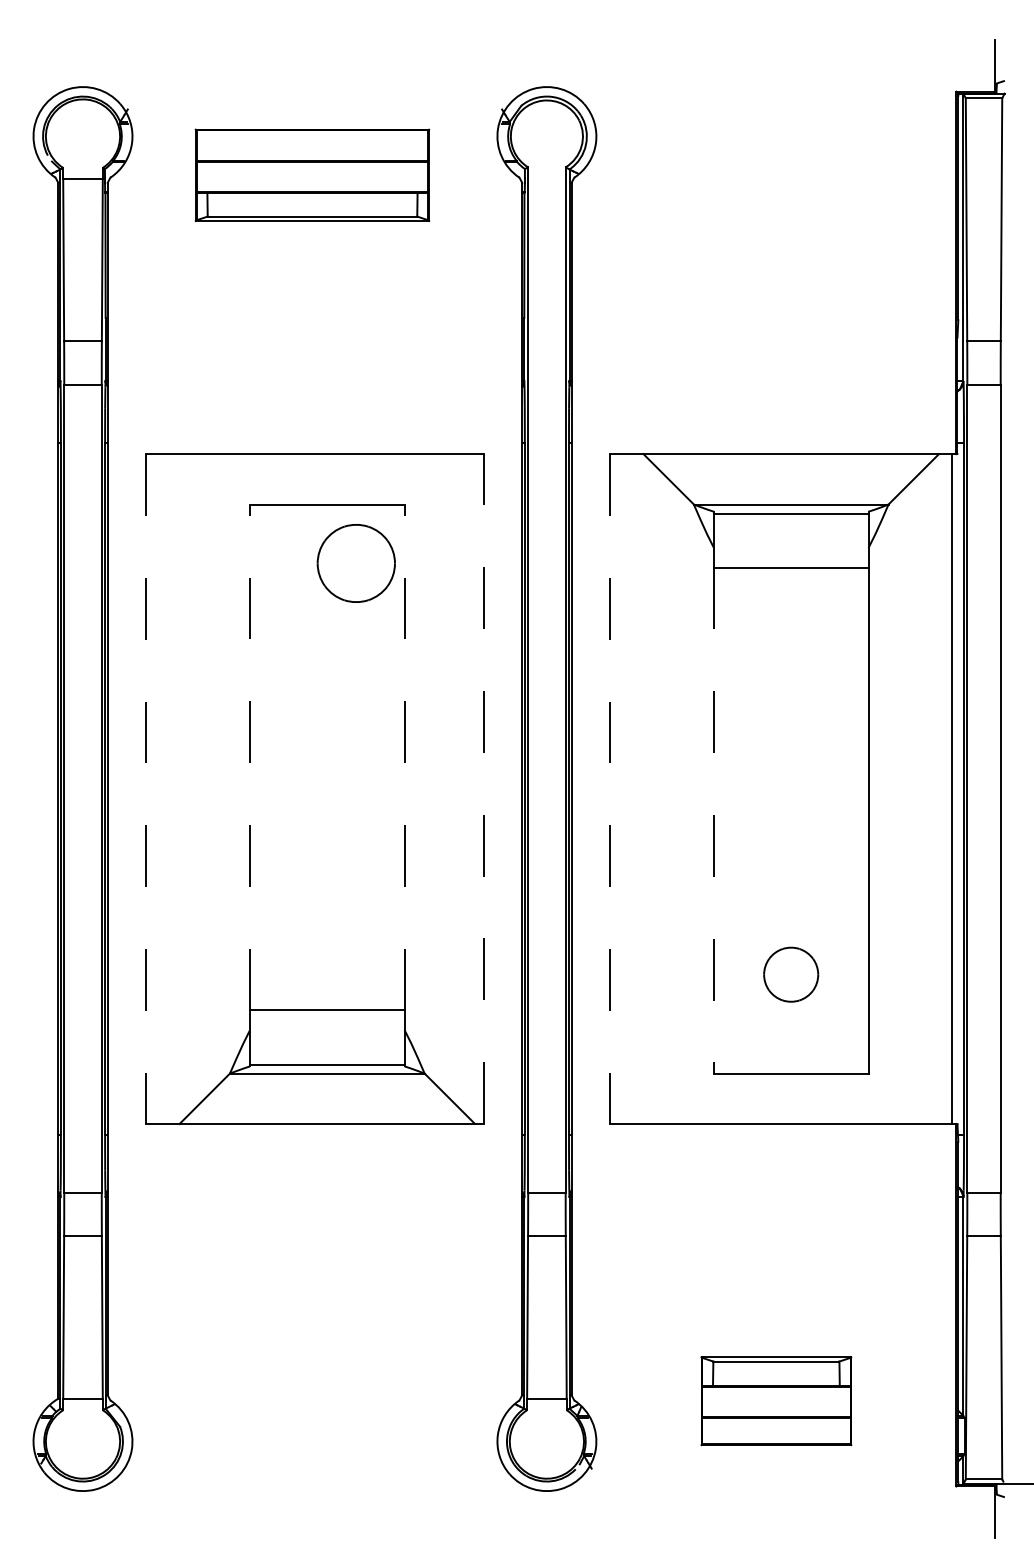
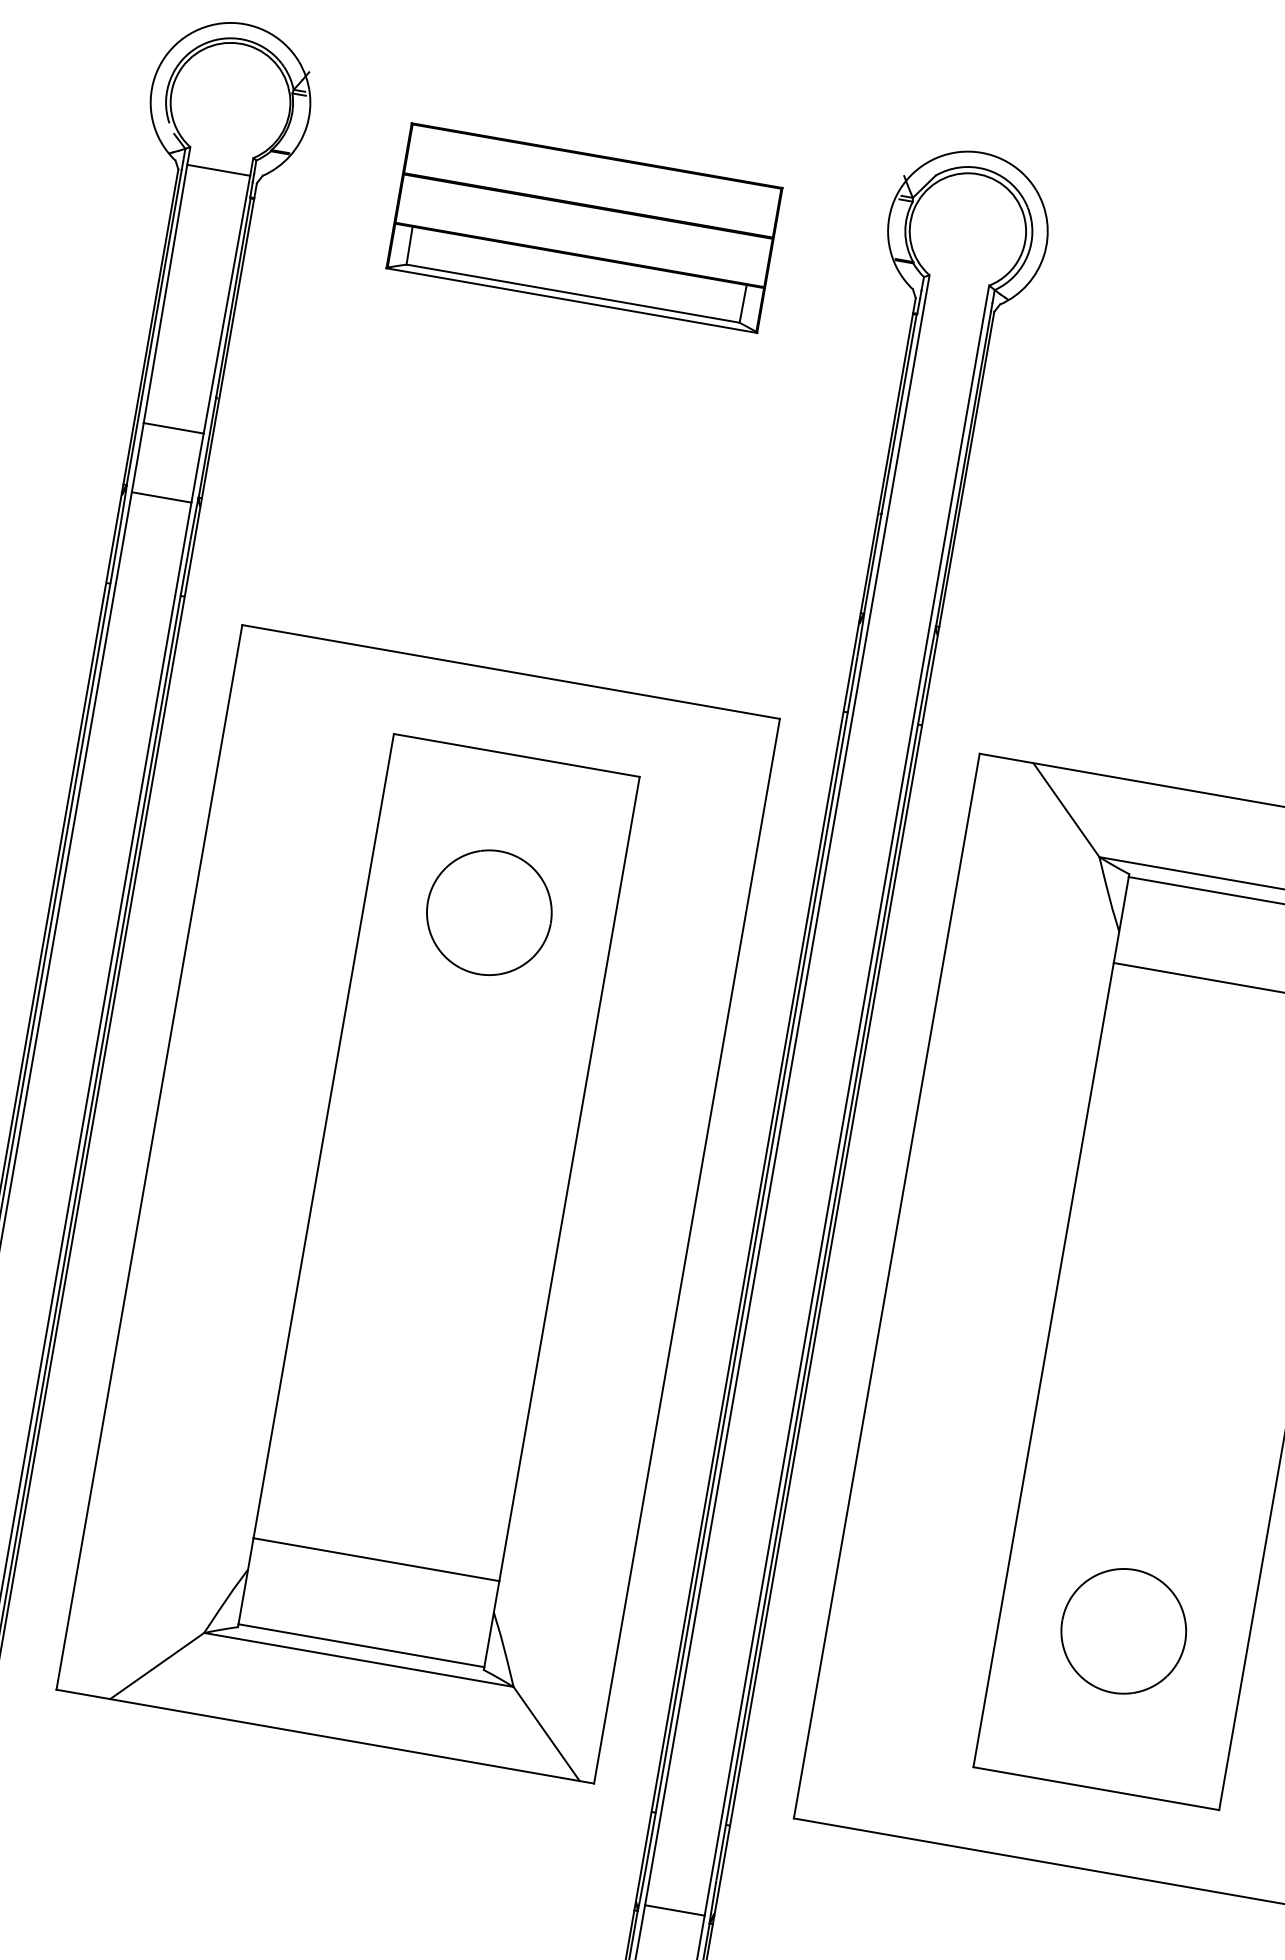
part: (355, 563) -> (488, 912), moved
line: (250, 757) -> (324, 1136), dashed -> solid
line: (404, 757) -> (569, 1178), dashed -> solid
line: (145, 789) -> (148, 1157), dashed -> solid
line: (484, 789) -> (687, 1252), dashed -> solid
line: (609, 789) -> (886, 1286), dashed -> solid
line: (713, 820) -> (1042, 1364), dashed -> solid
part: (790, 974) -> (1122, 1630), size x1.43

